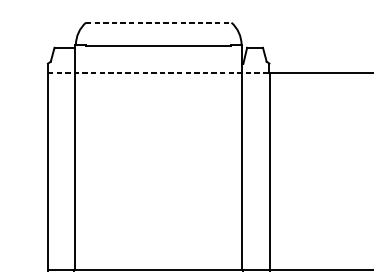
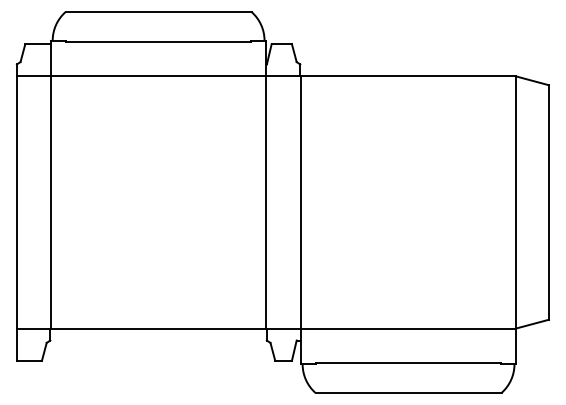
line: (159, 23) -> (159, 12), dashed -> solid
line: (158, 73) -> (158, 76), dashed -> solid

